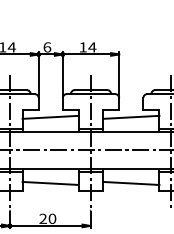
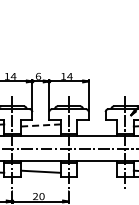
line: (50, 117) -> (40, 125), solid -> dashed
line: (130, 117) -> (96, 125), removed
line: (130, 183) -> (96, 171), removed

